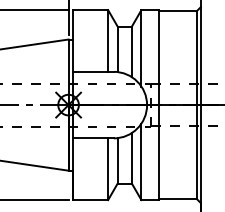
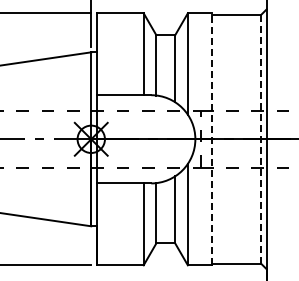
line: (159, 104) -> (211, 138), solid -> dashed
line: (196, 104) -> (261, 138), solid -> dashed

